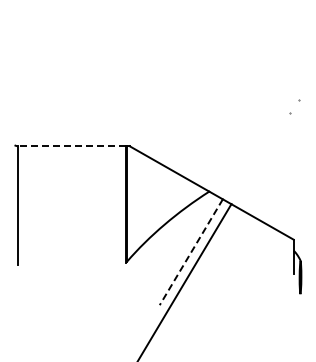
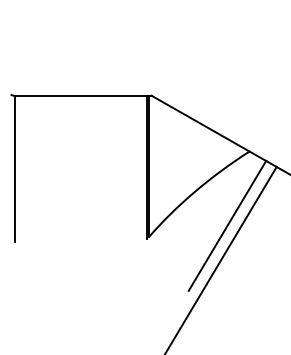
line: (72, 146) -> (81, 96), dashed -> solid
line: (191, 252) -> (227, 226), dashed -> solid

